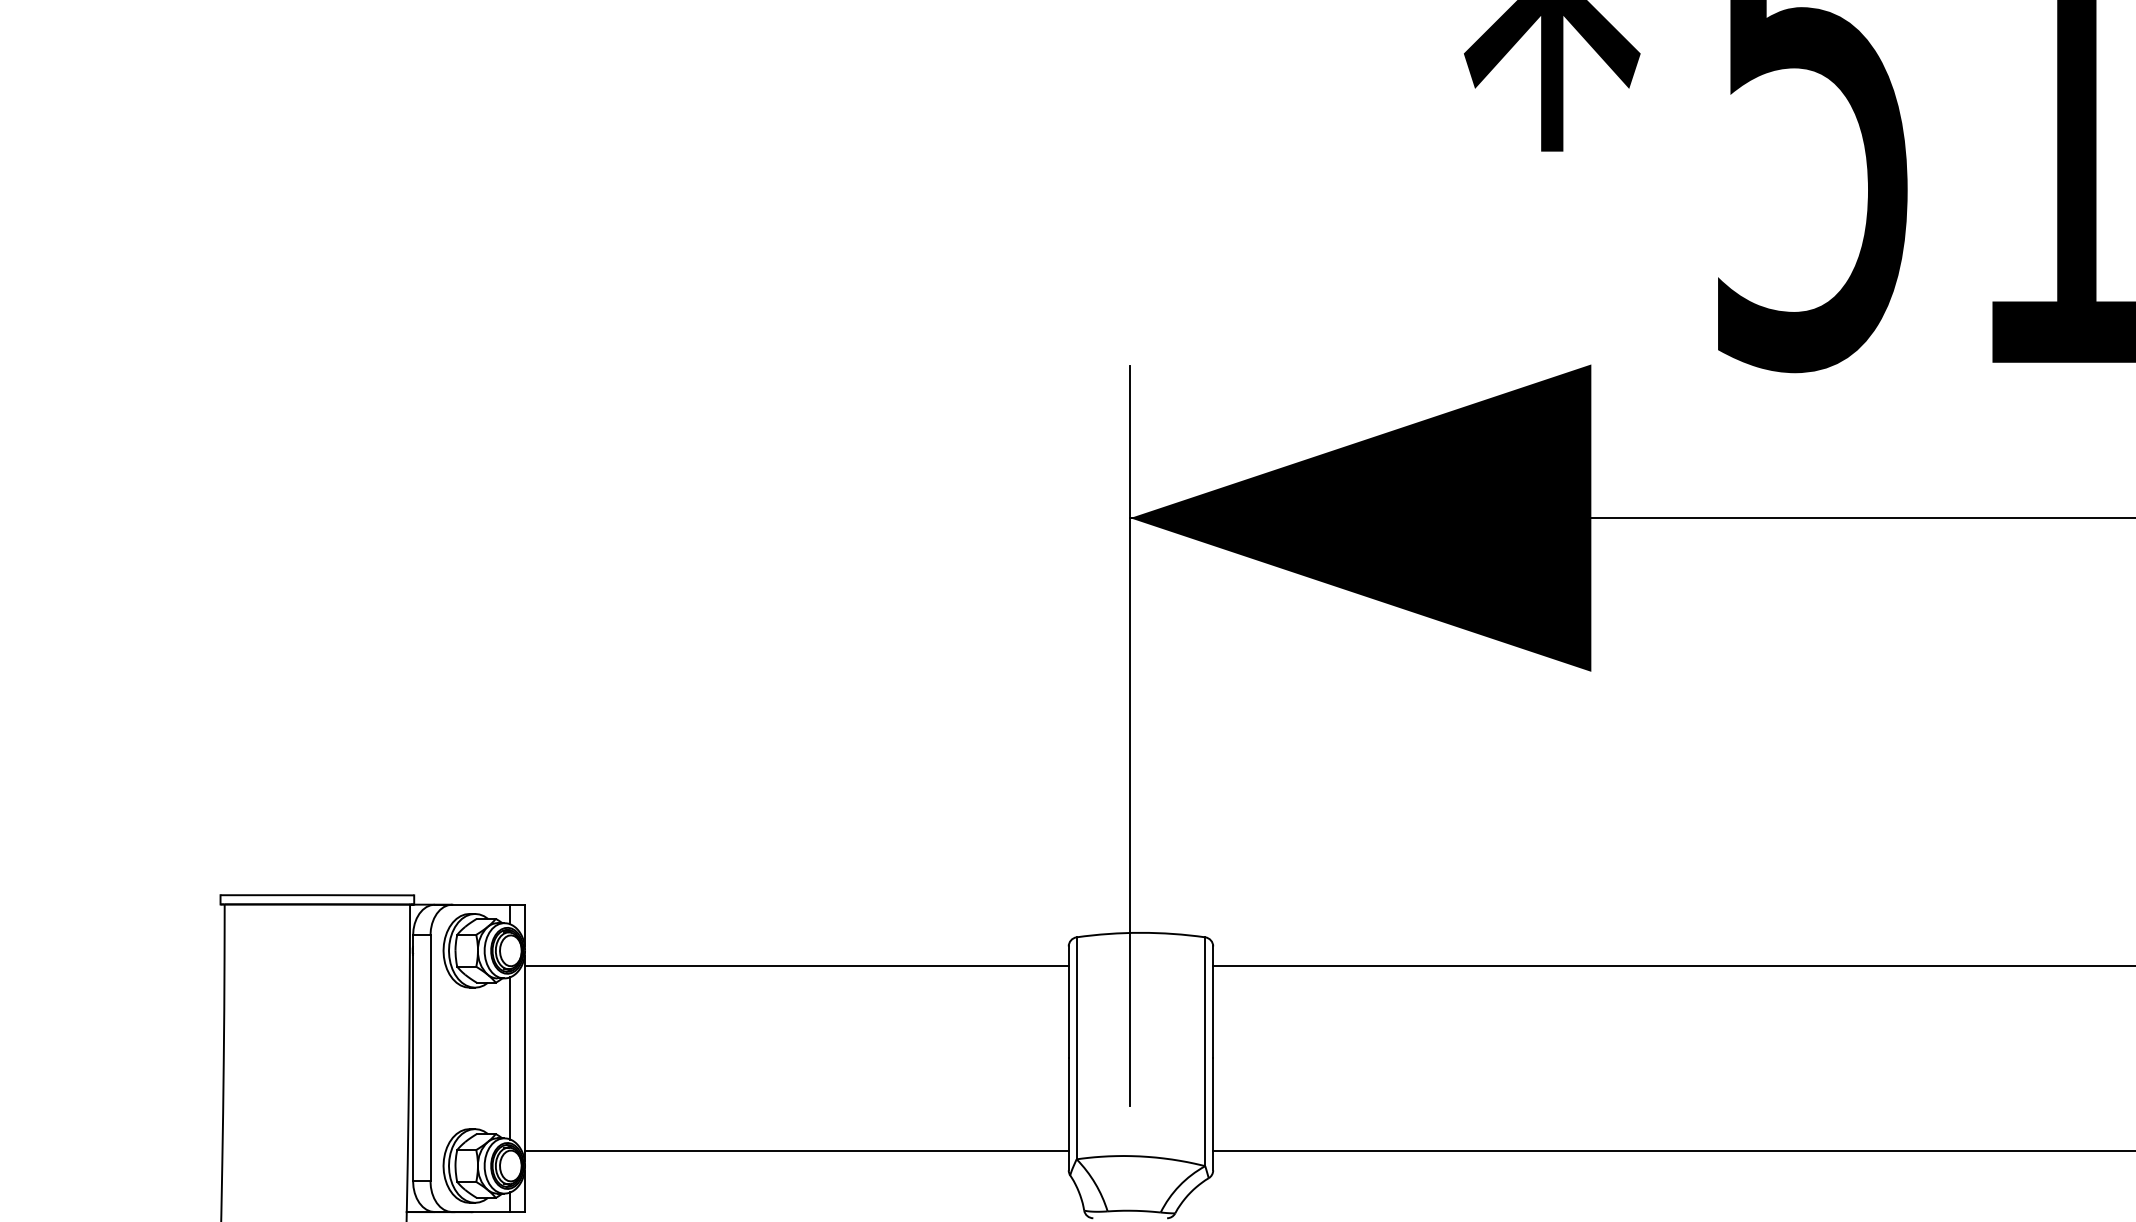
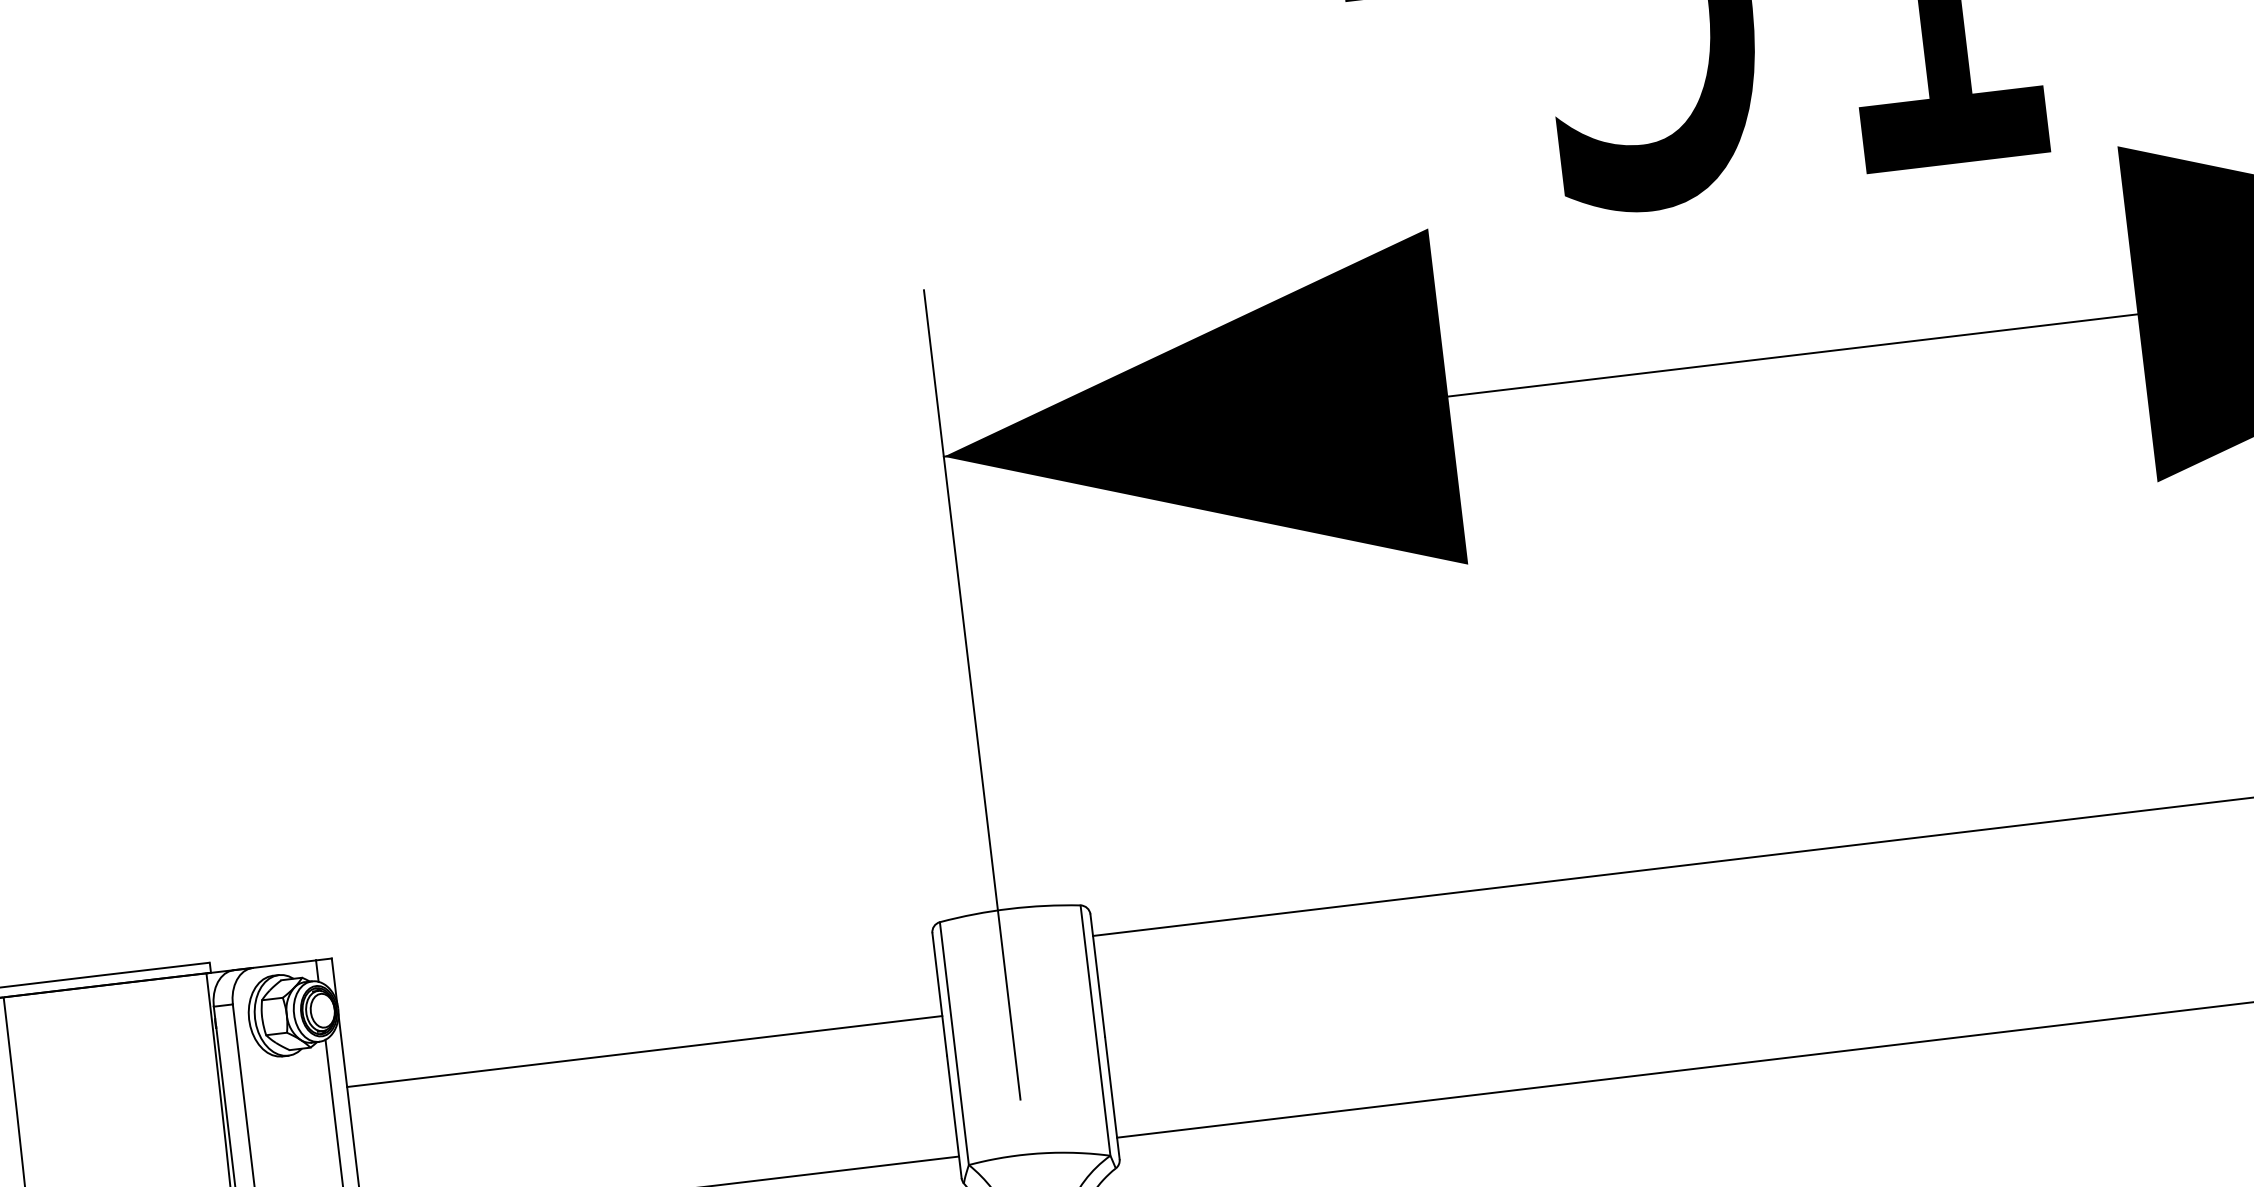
line: (796, 966) -> (644, 1051), moved

